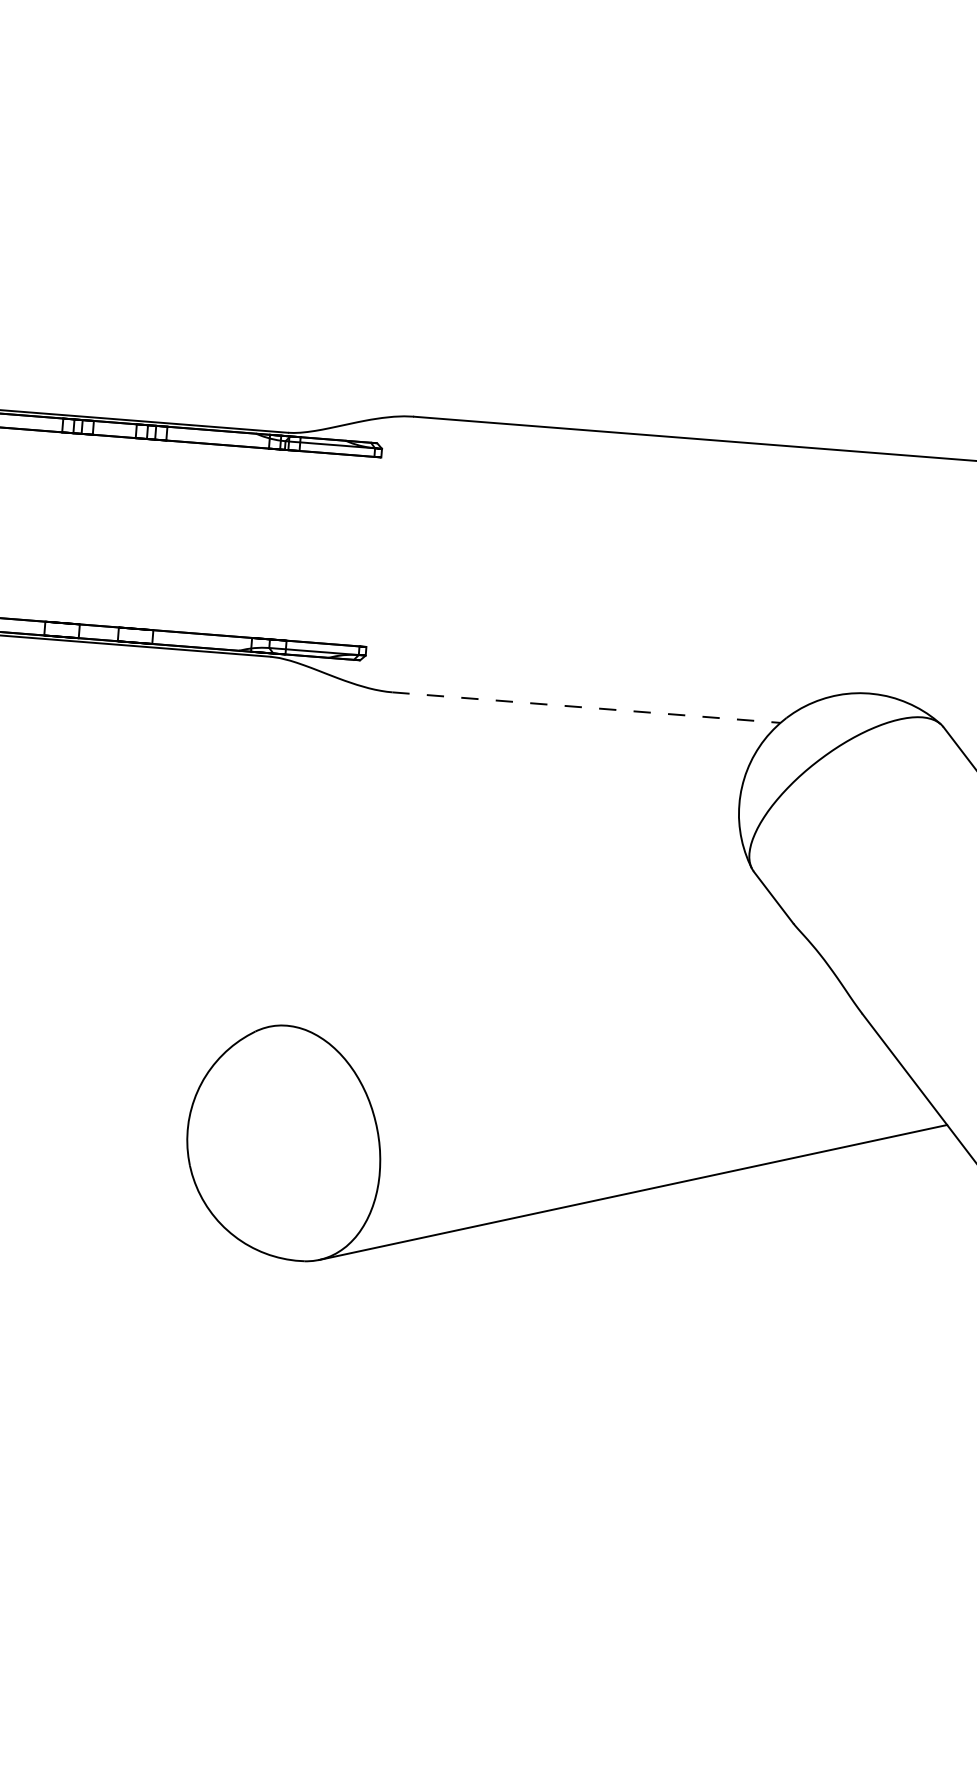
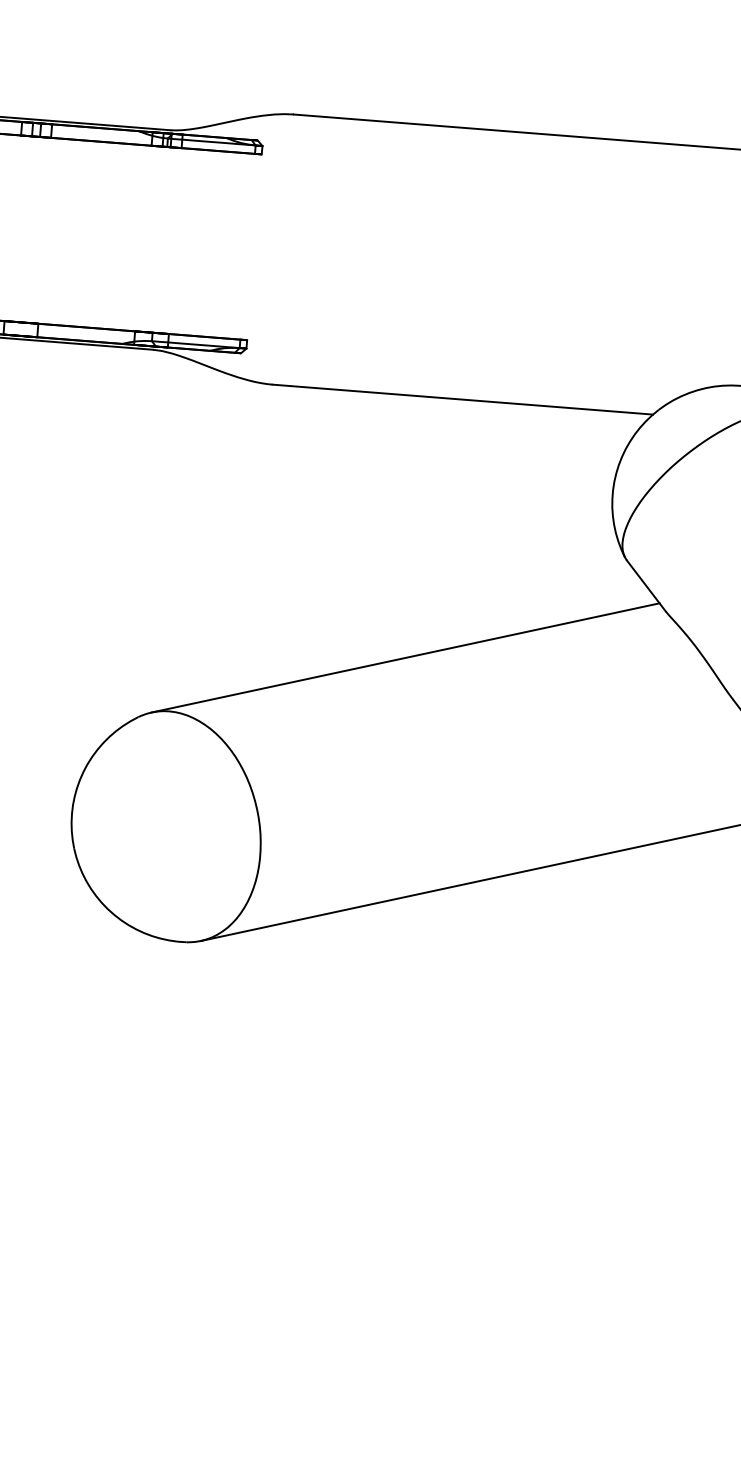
line: (586, 707) -> (462, 399), dashed -> solid
line: (528, 970) -> (406, 657), added

